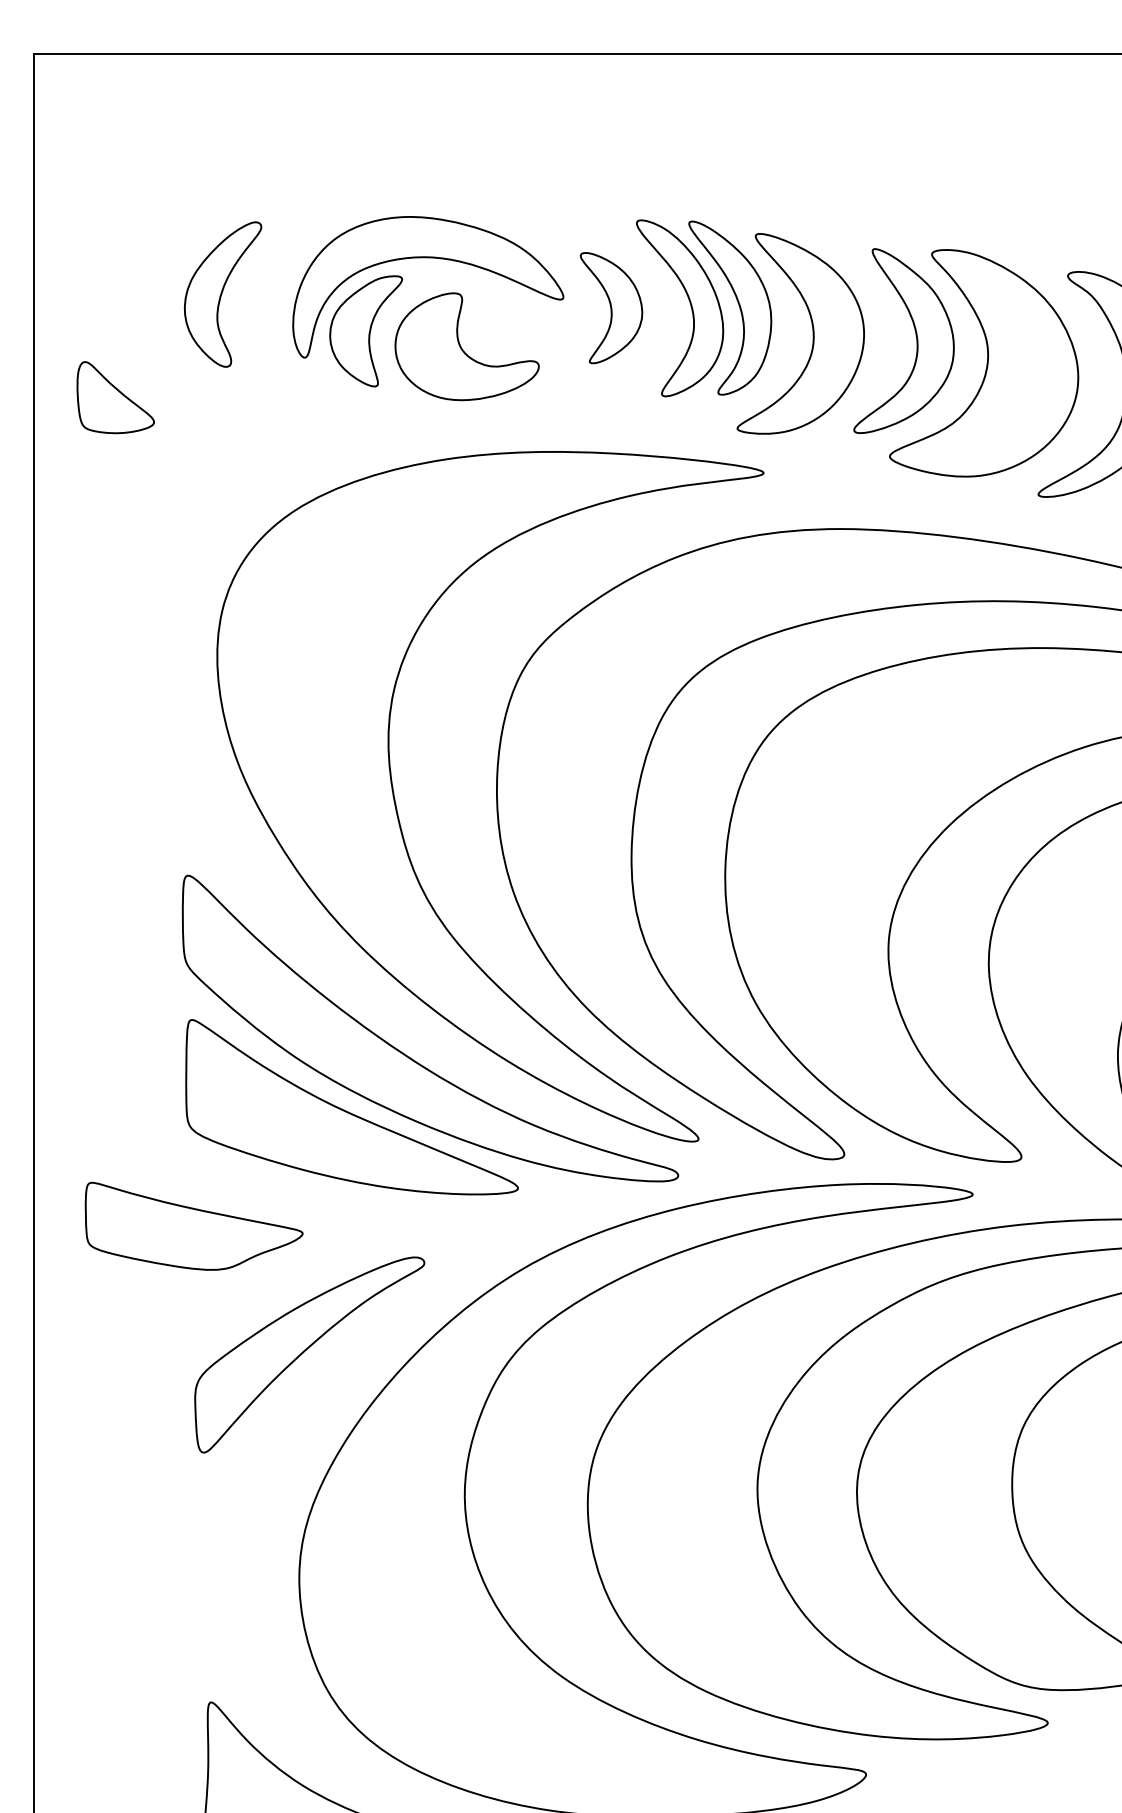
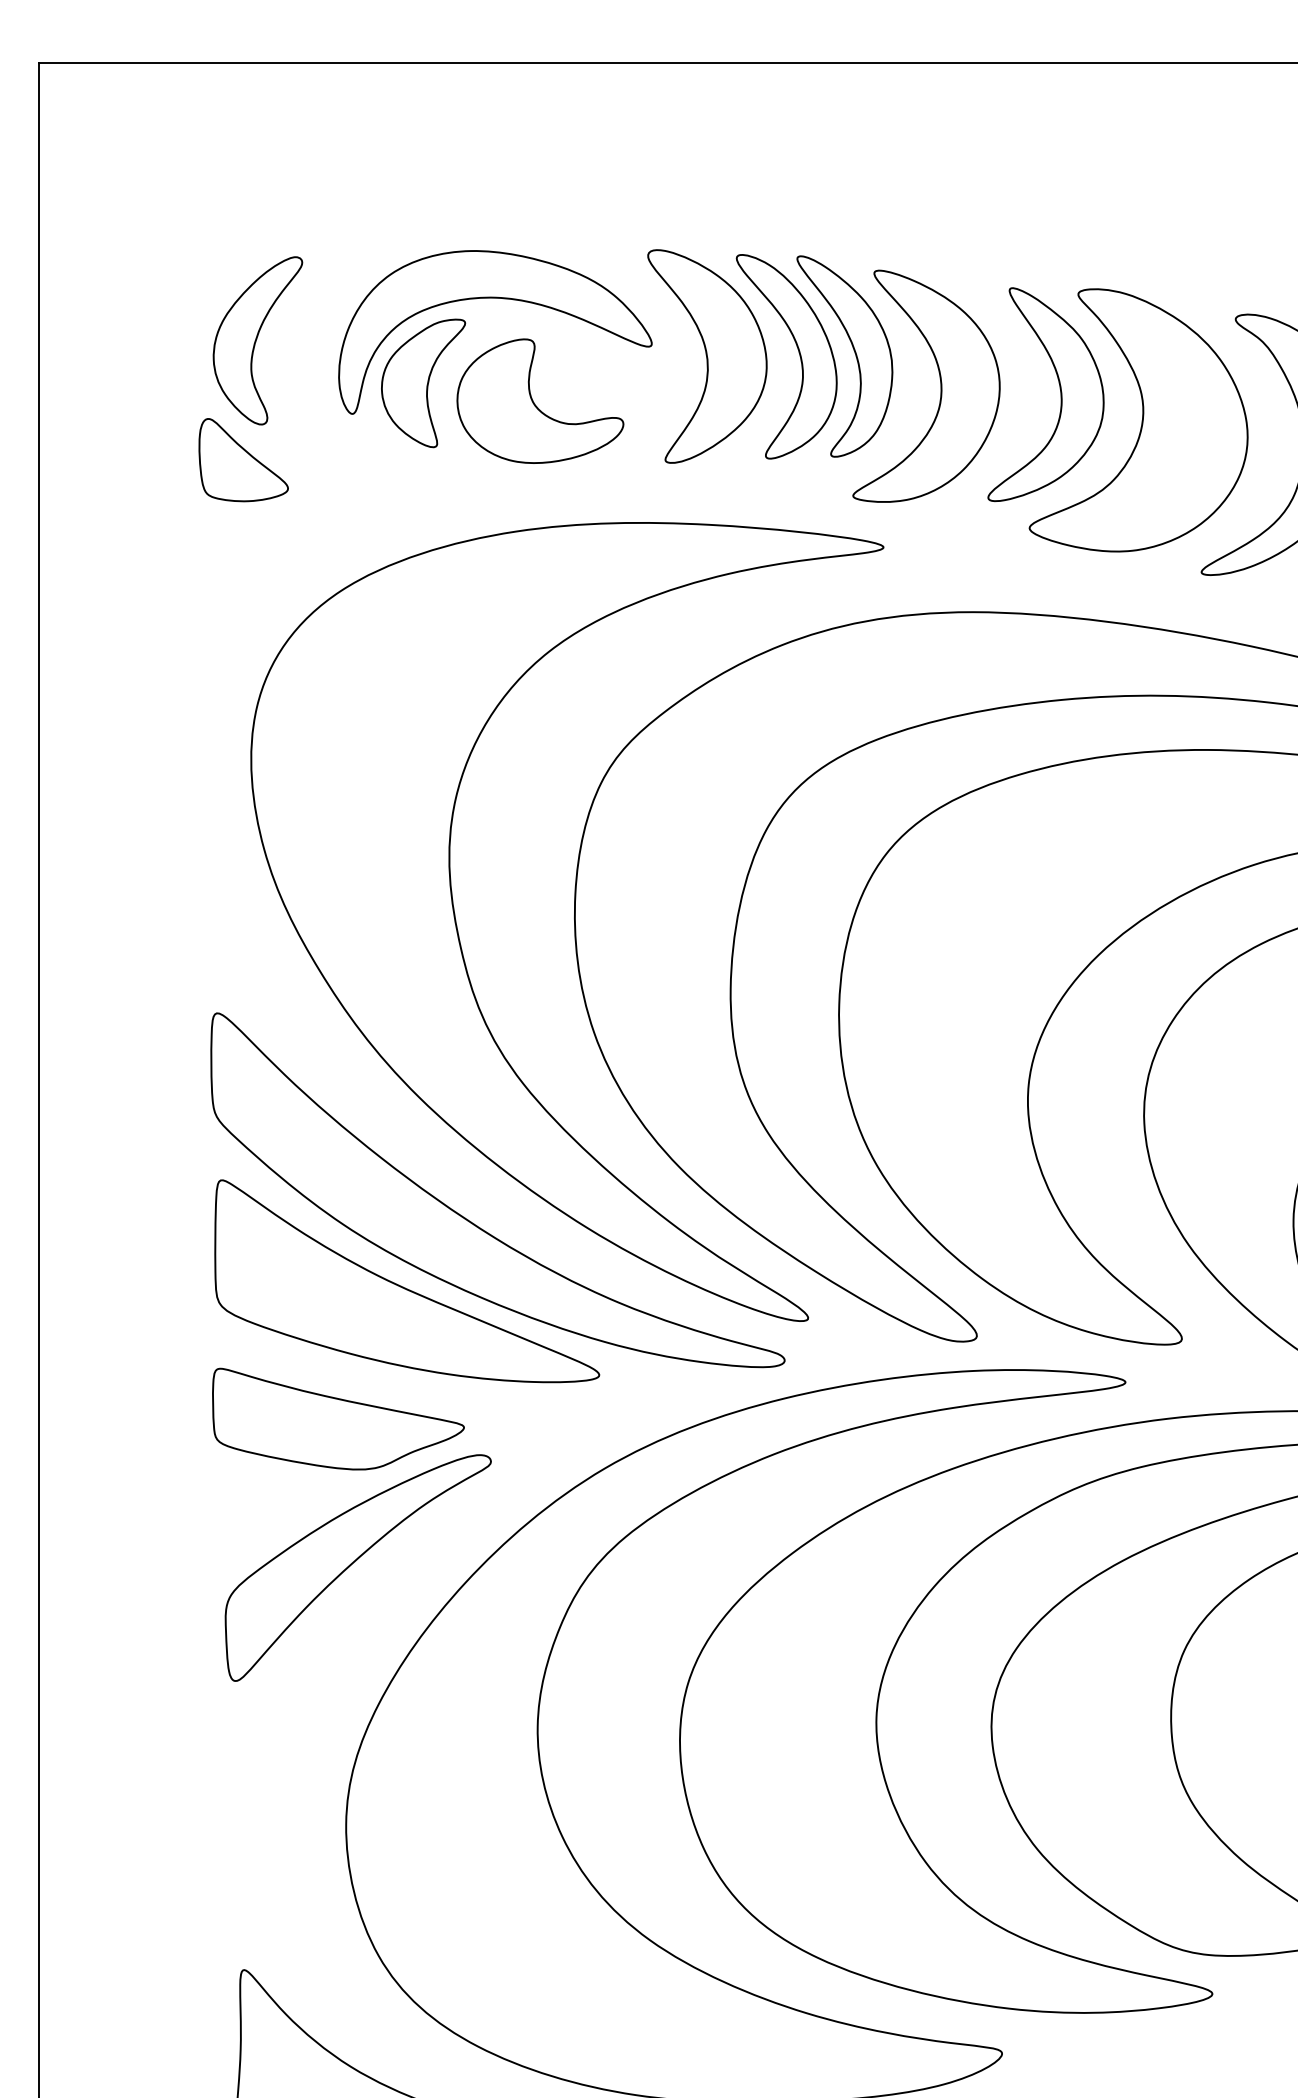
part: (611, 308) -> (707, 356), size x1.67
part: (115, 397) -> (243, 460), moved
part: (194, 1225) -> (338, 1418), moved

